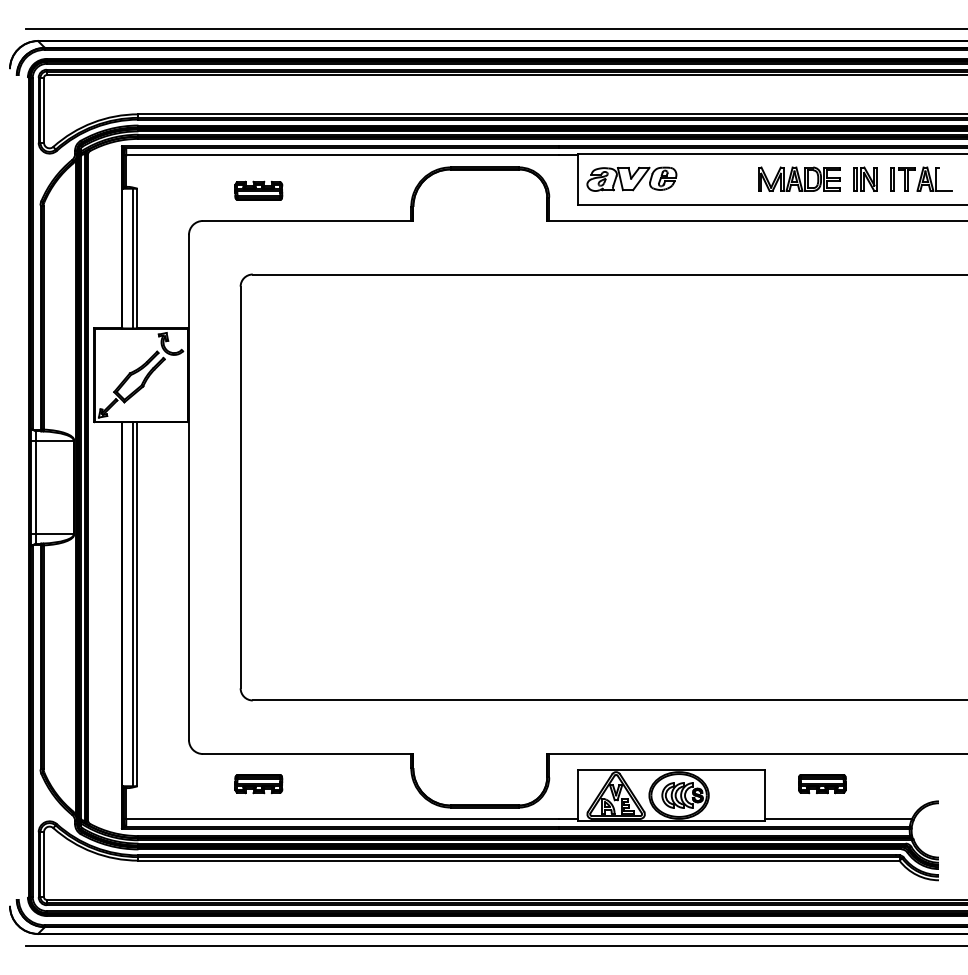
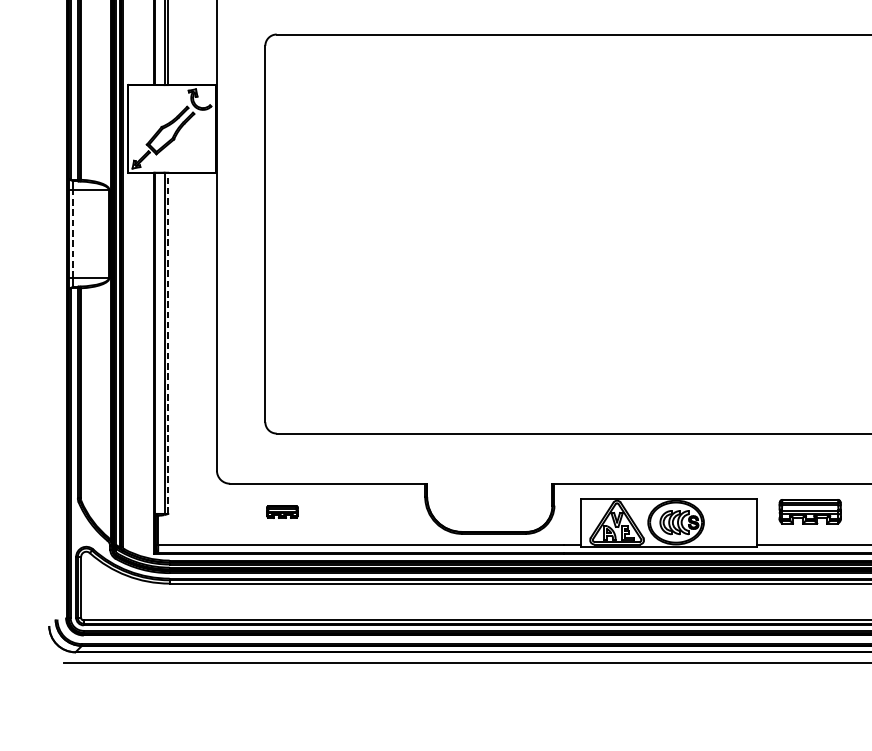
line: (35, 487) -> (73, 234), solid -> dashed
line: (137, 603) -> (168, 342), solid -> dashed
part: (258, 784) -> (282, 512), size x0.7
part: (822, 784) -> (810, 512), size x1.4

